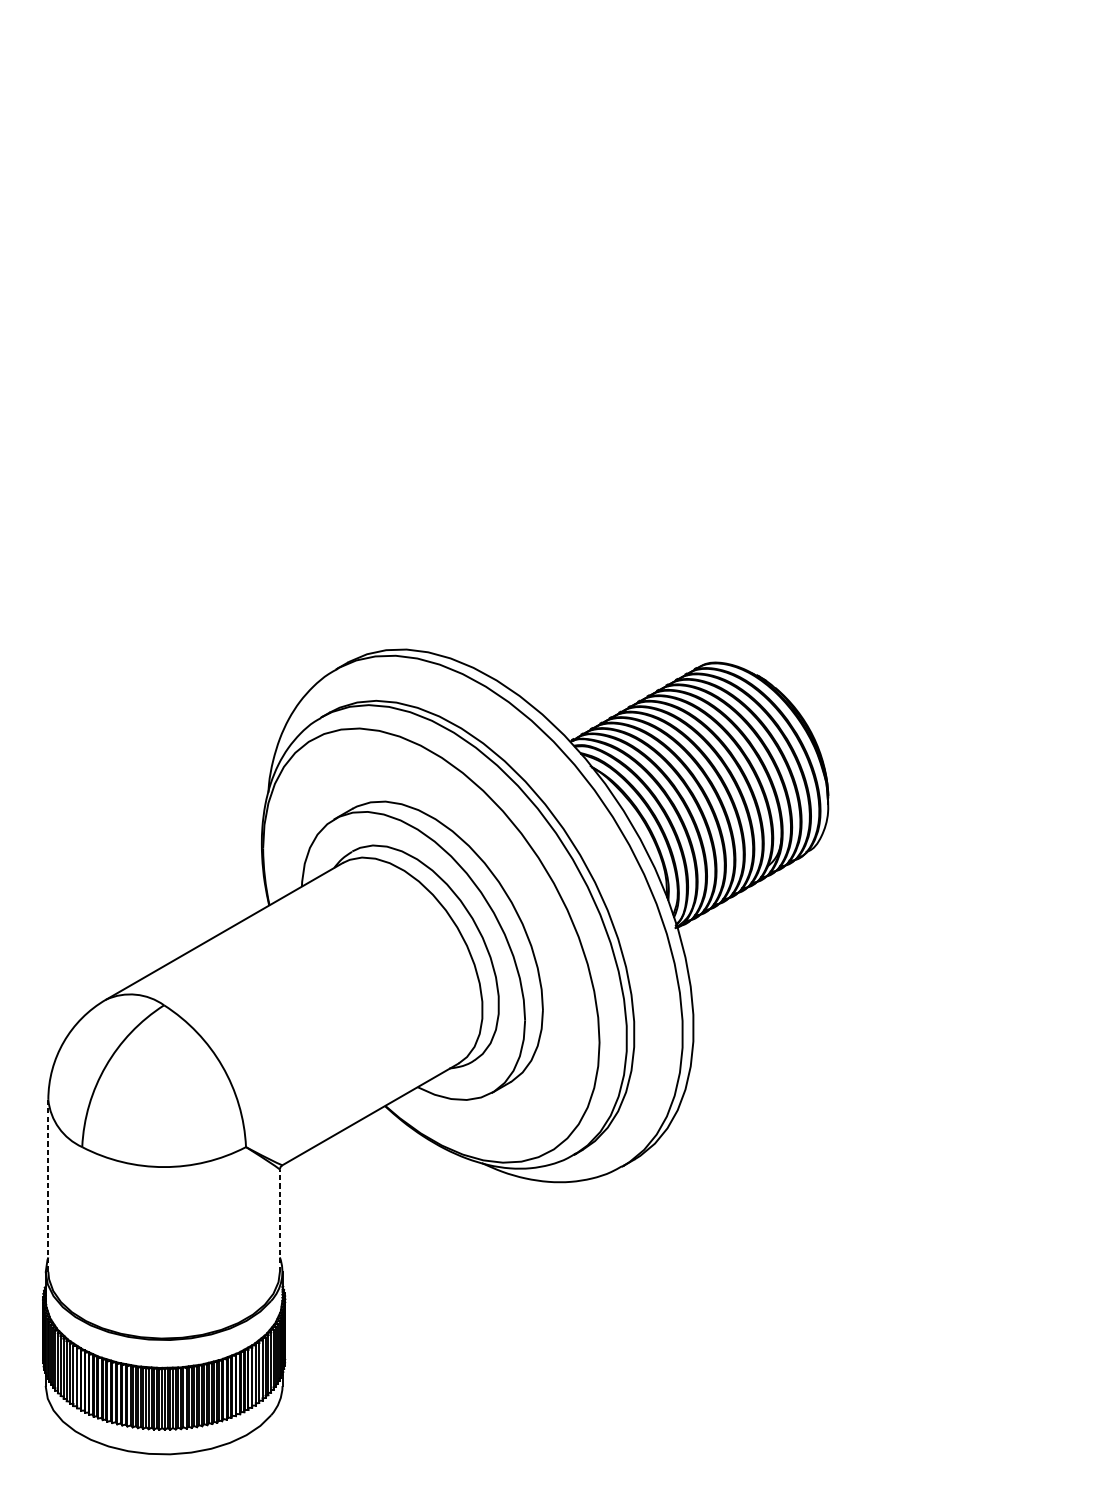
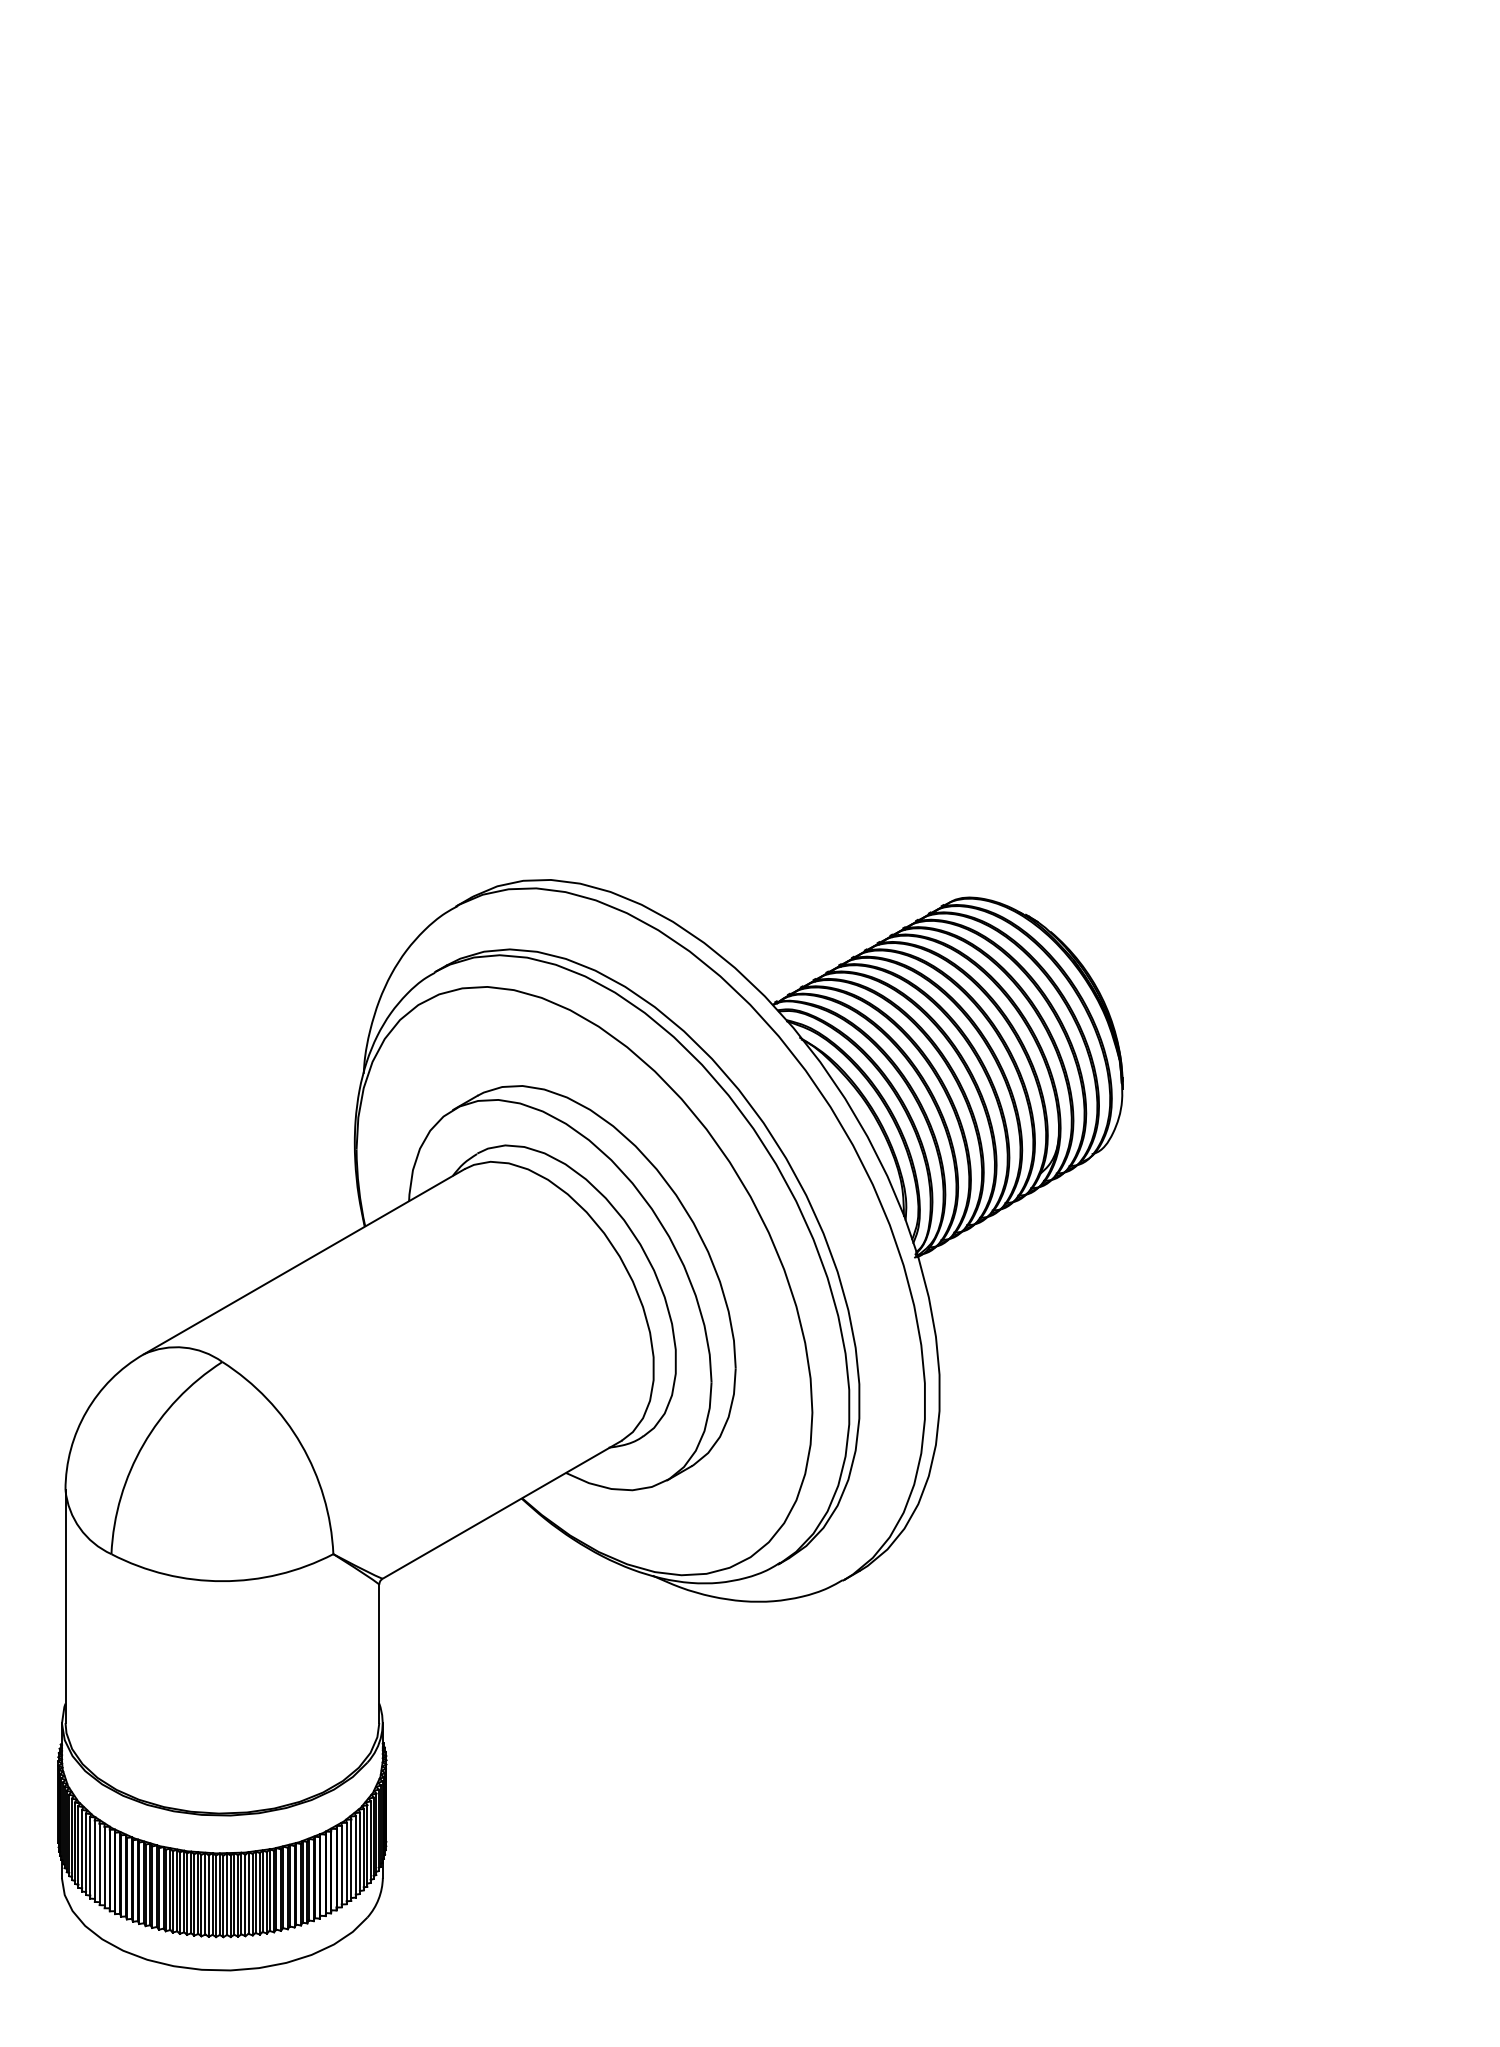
line: (48, 1186) -> (65, 1607), dashed -> solid
line: (280, 1220) -> (379, 1653), dashed -> solid

